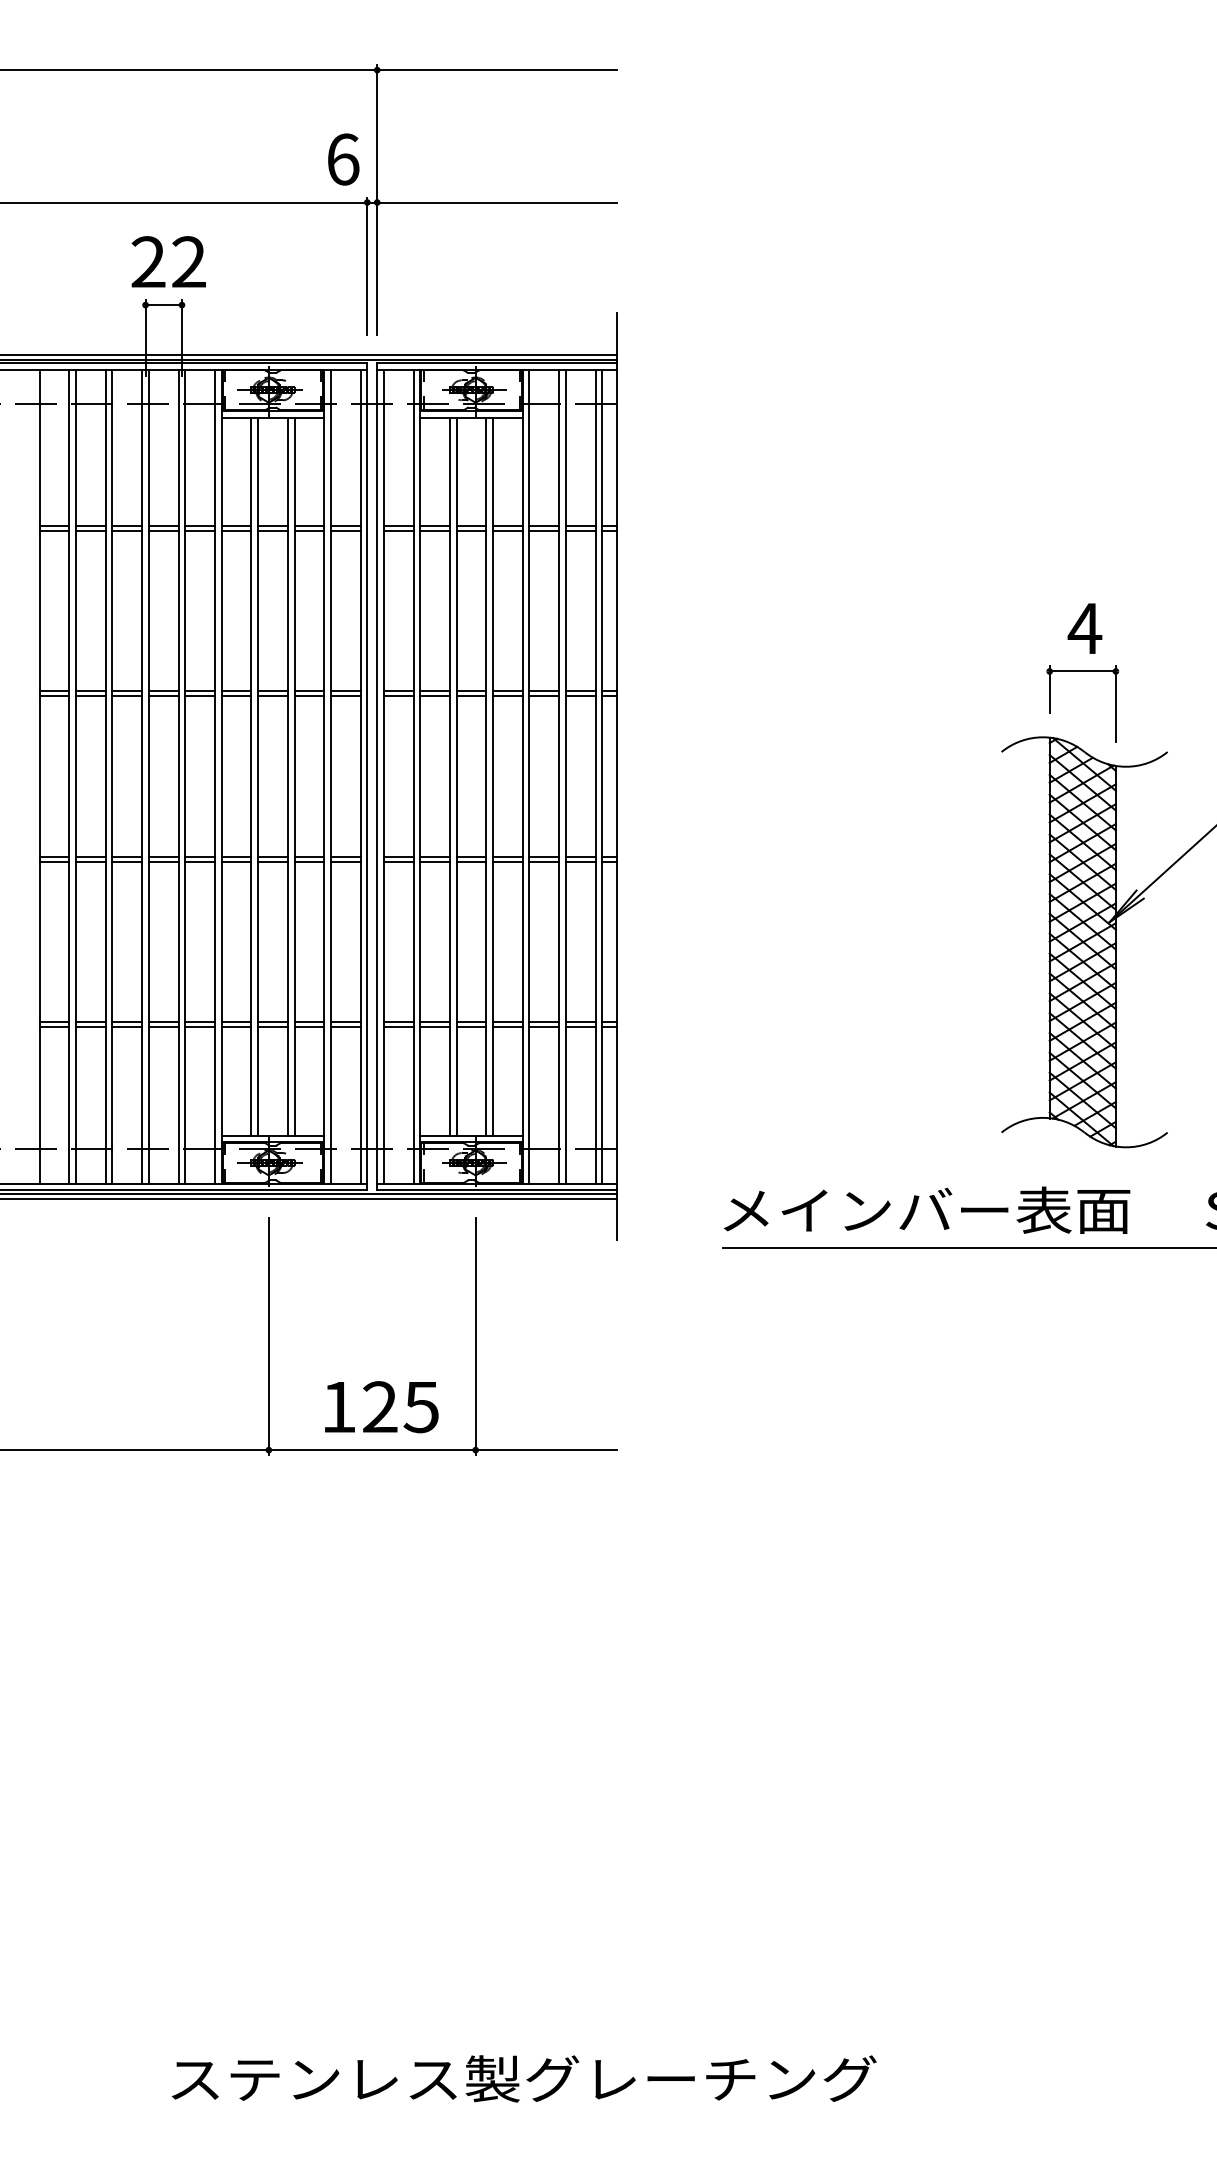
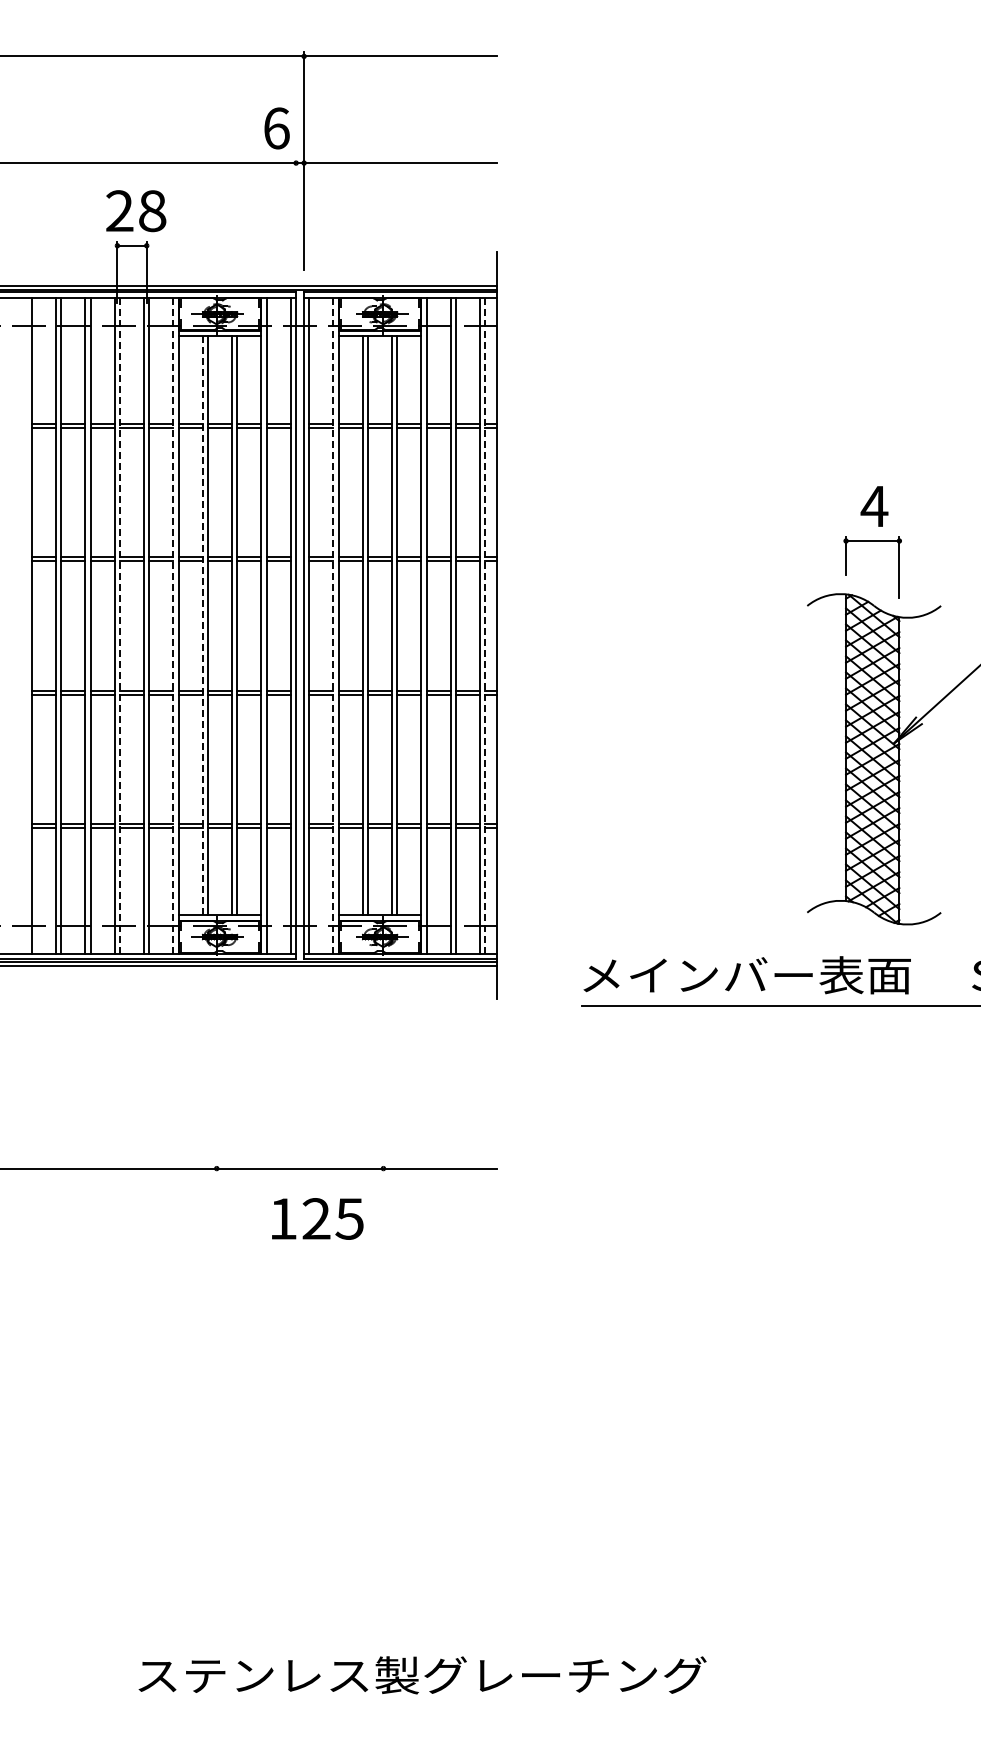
text: (189, 262) -> (152, 211), 22 -> 28
line: (367, 266) -> (296, 214), removed
line: (149, 776) -> (120, 625), solid -> dashed
line: (215, 776) -> (173, 625), solid -> dashed
line: (251, 776) -> (202, 625), solid -> dashed
line: (413, 776) -> (333, 625), solid -> dashed
line: (602, 776) -> (485, 625), solid -> dashed
line: (268, 1335) -> (216, 1076), removed
line: (475, 1335) -> (383, 1076), removed
text: (381, 1406) -> (317, 1218), moved

